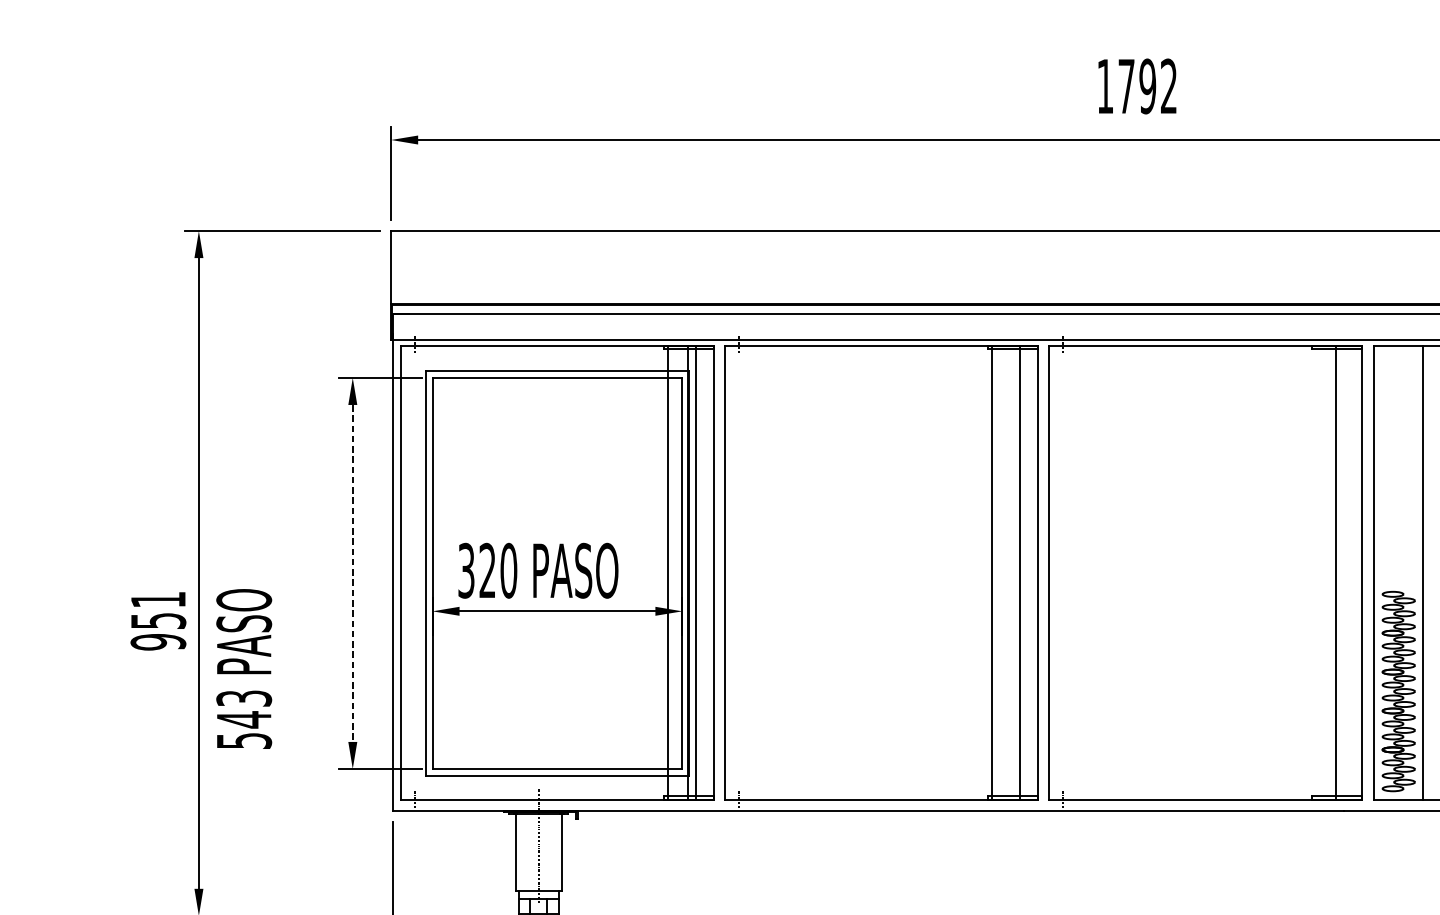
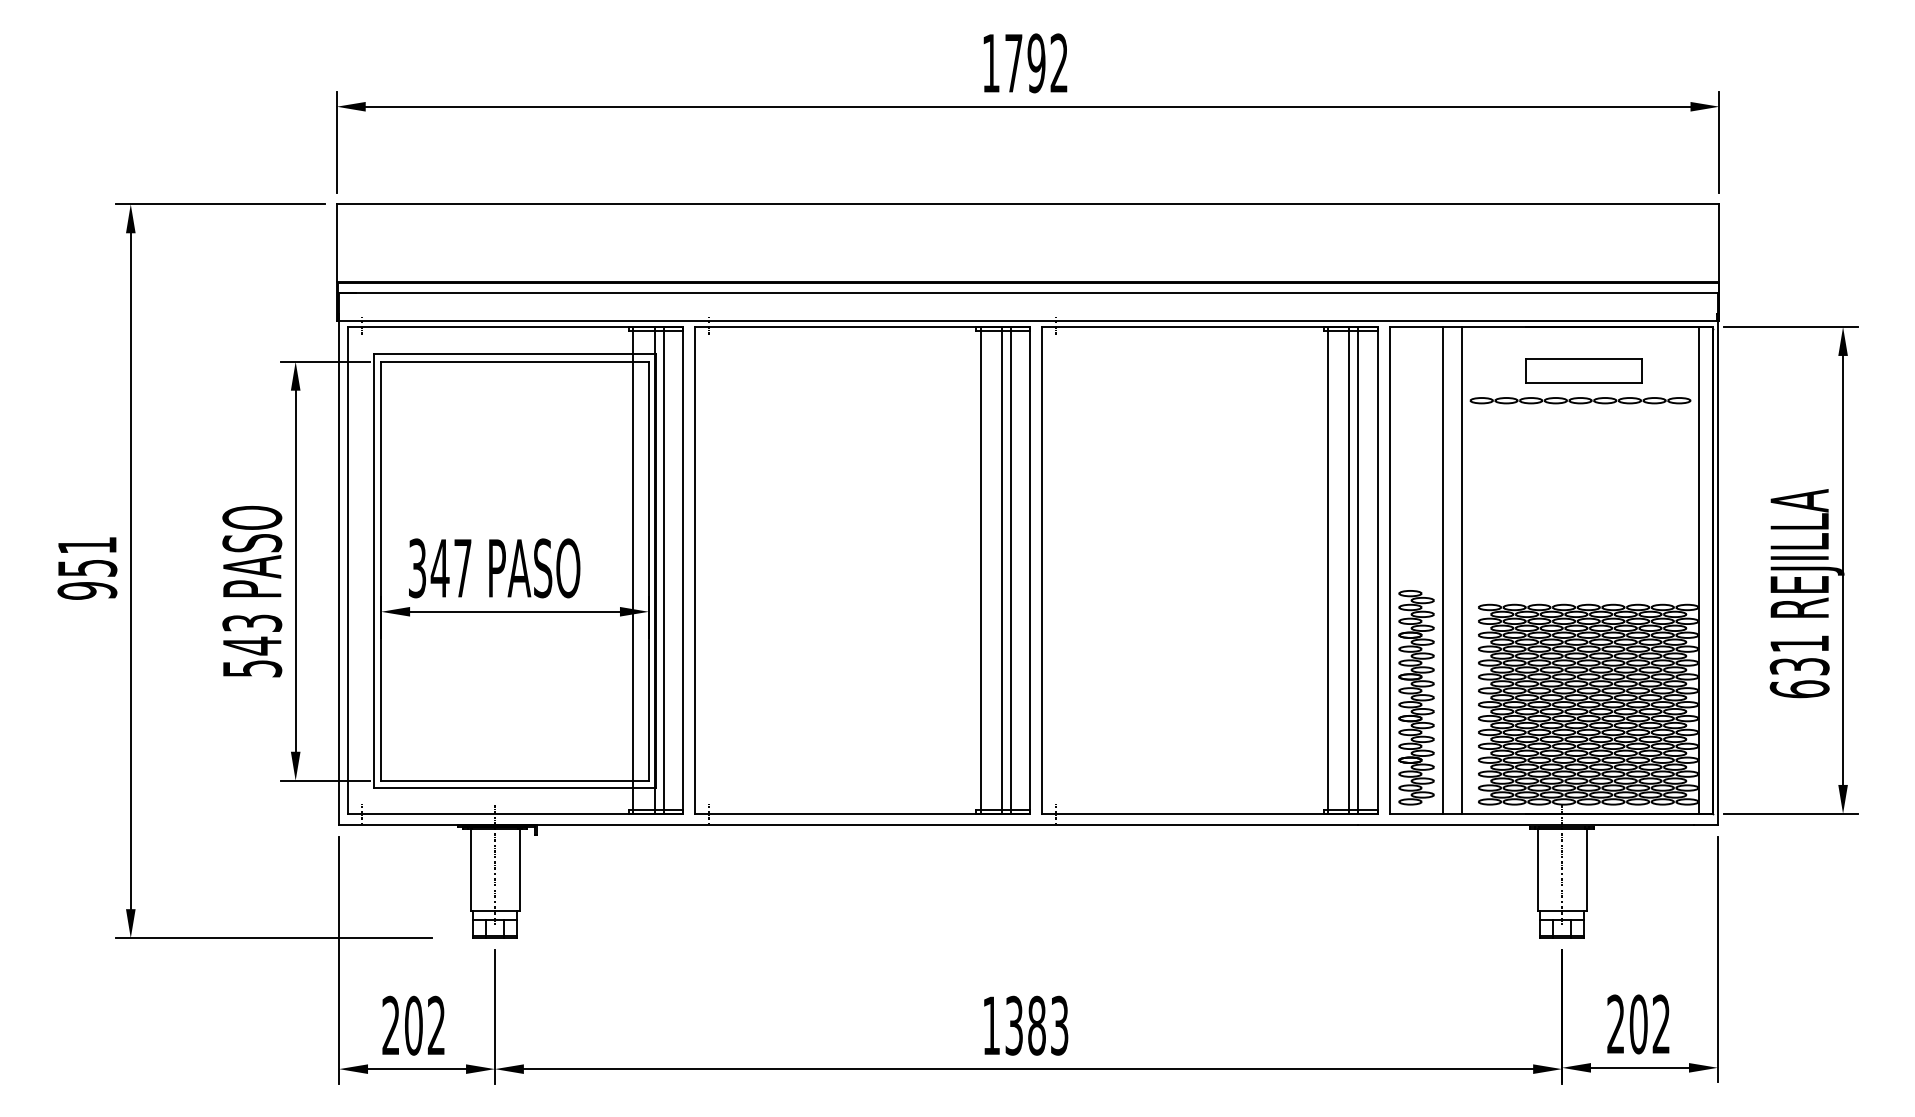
text: (1137, 86) -> (1025, 63), moved
text: (497, 570) -> (450, 568), 320 -> 347
line: (1011, 572) -> (1001, 570), added
line: (1315, 572) -> (1327, 570), added
line: (1344, 572) -> (1358, 570), added
line: (352, 573) -> (295, 571), dashed -> solid
text: (158, 621) -> (87, 568), moved
text: (244, 668) -> (252, 591), moved

